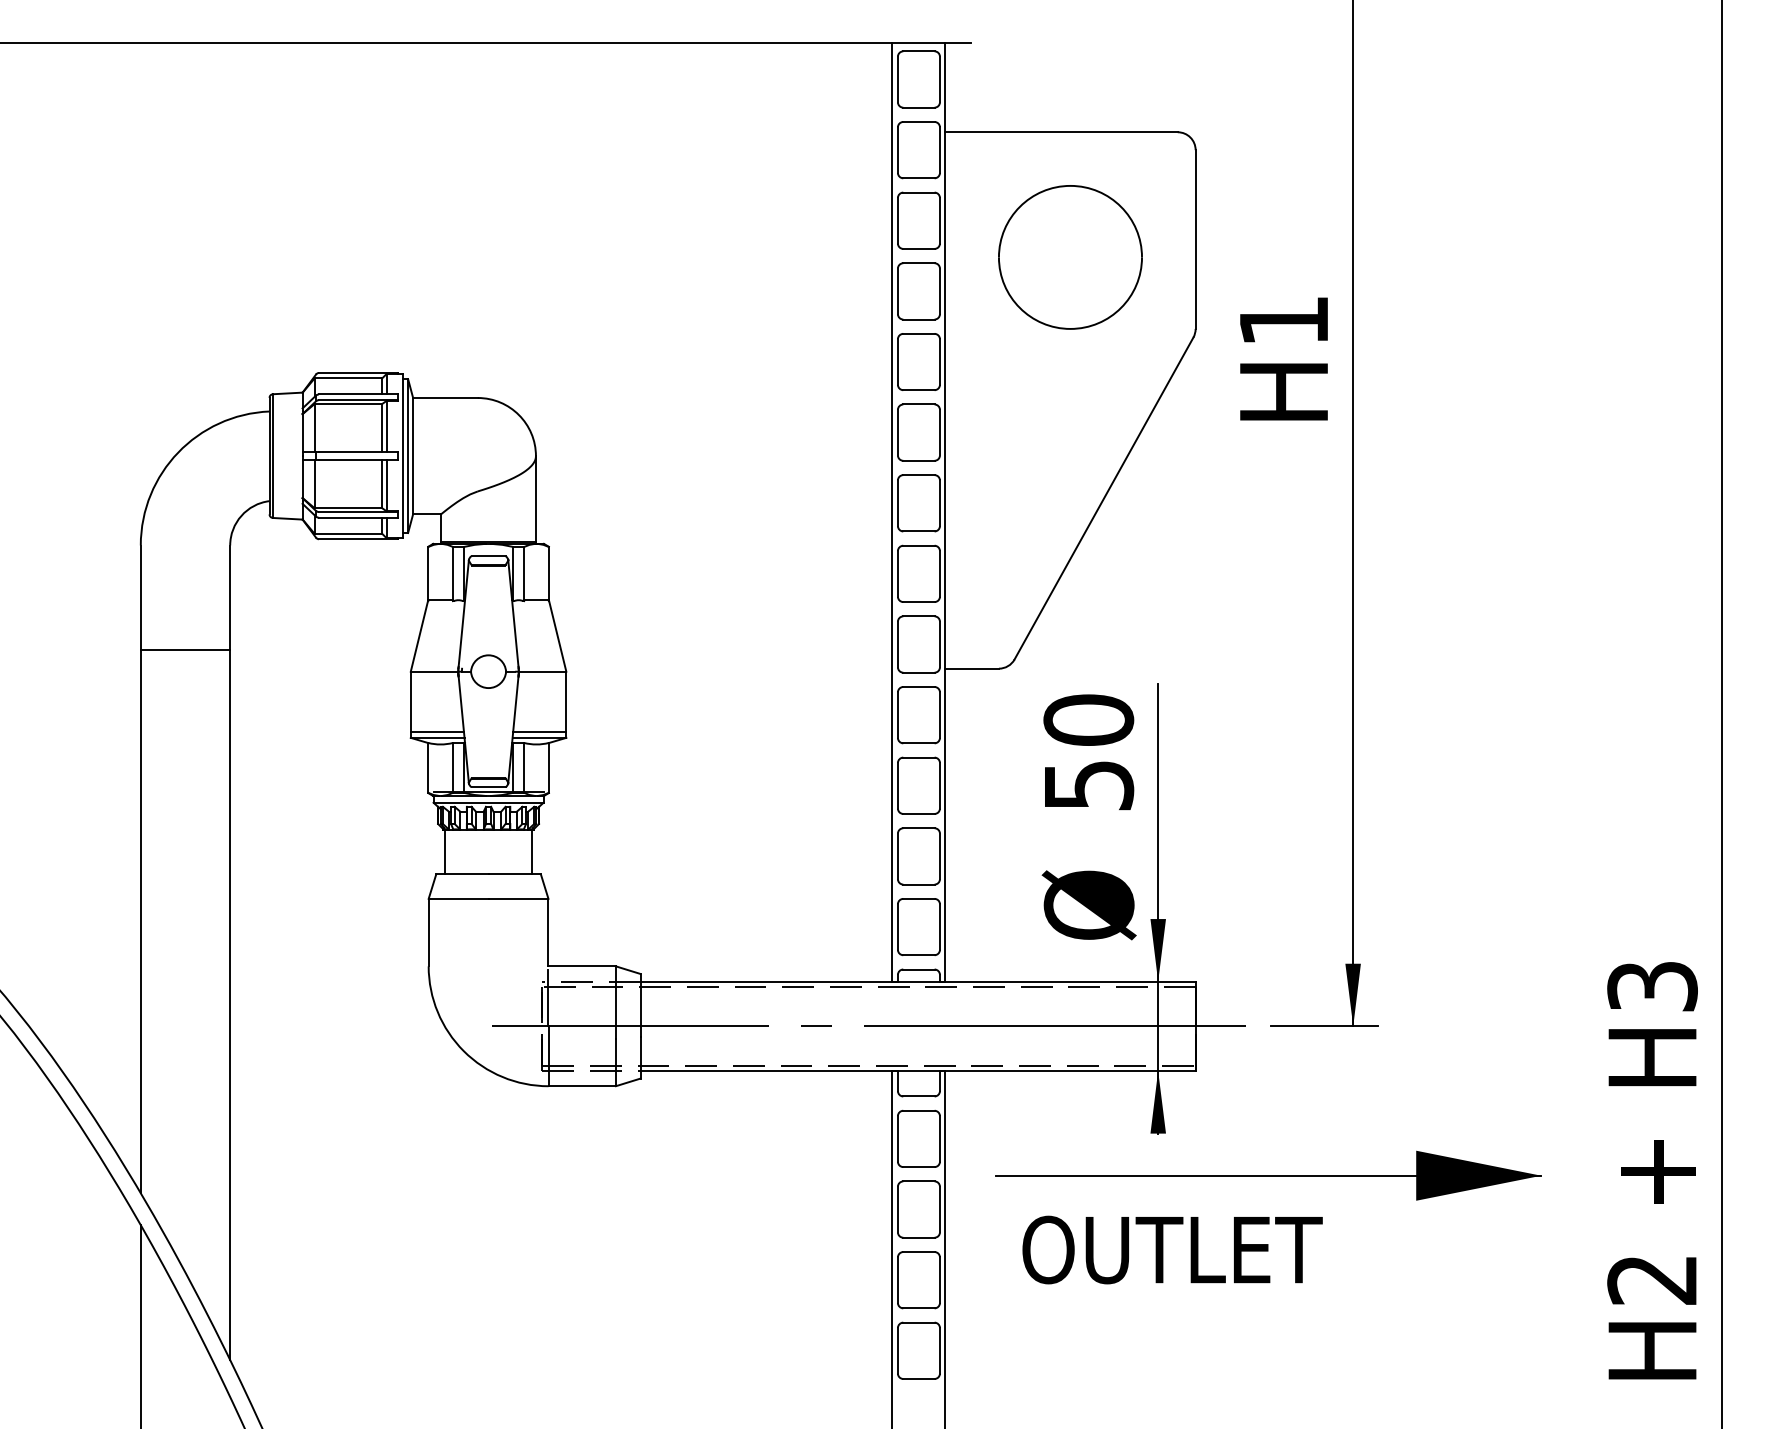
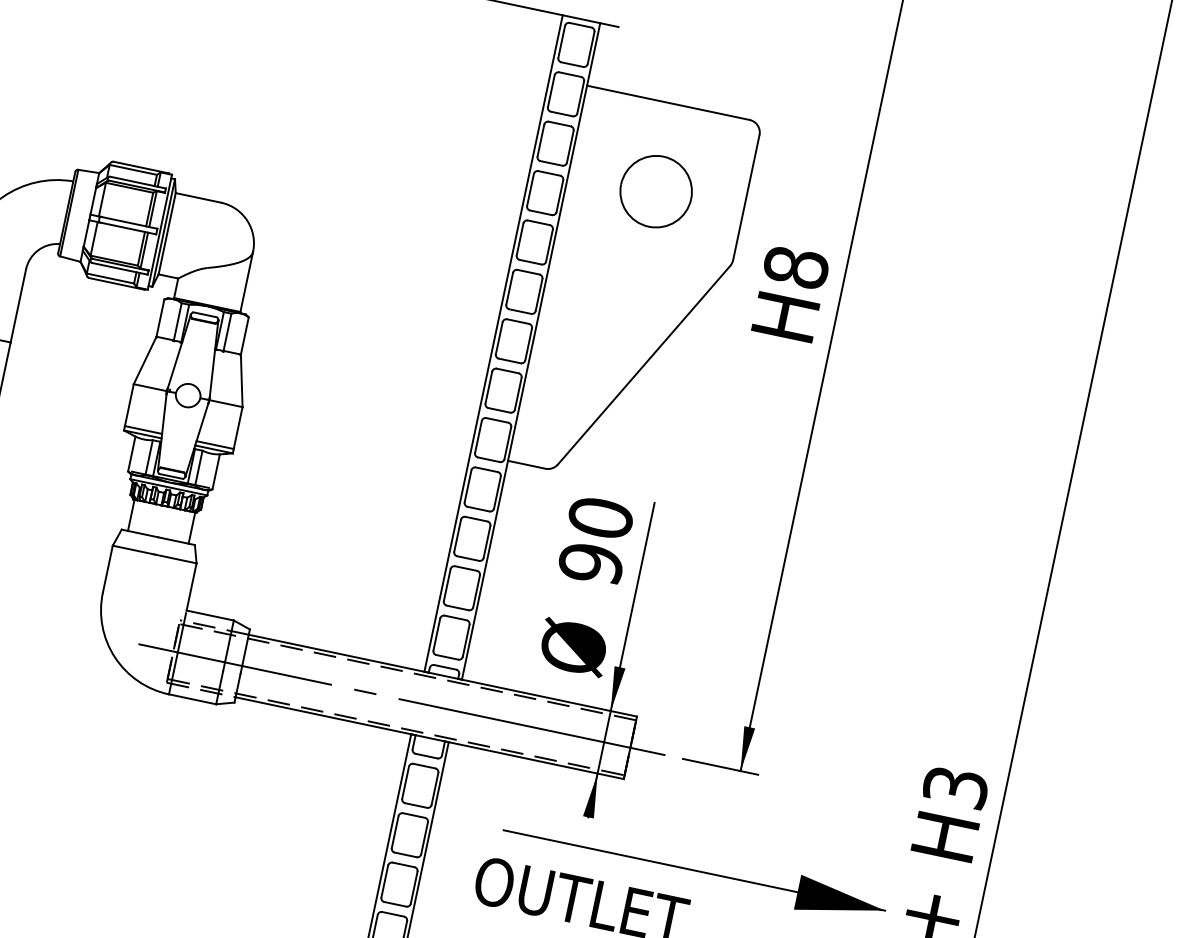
part: (1070, 257) -> (656, 191), size x0.7
text: (1283, 320) -> (795, 267), H1 -> H8
text: (1088, 785) -> (590, 563), 50 -> 90
part: (1268, 1175) -> (694, 870), moved

